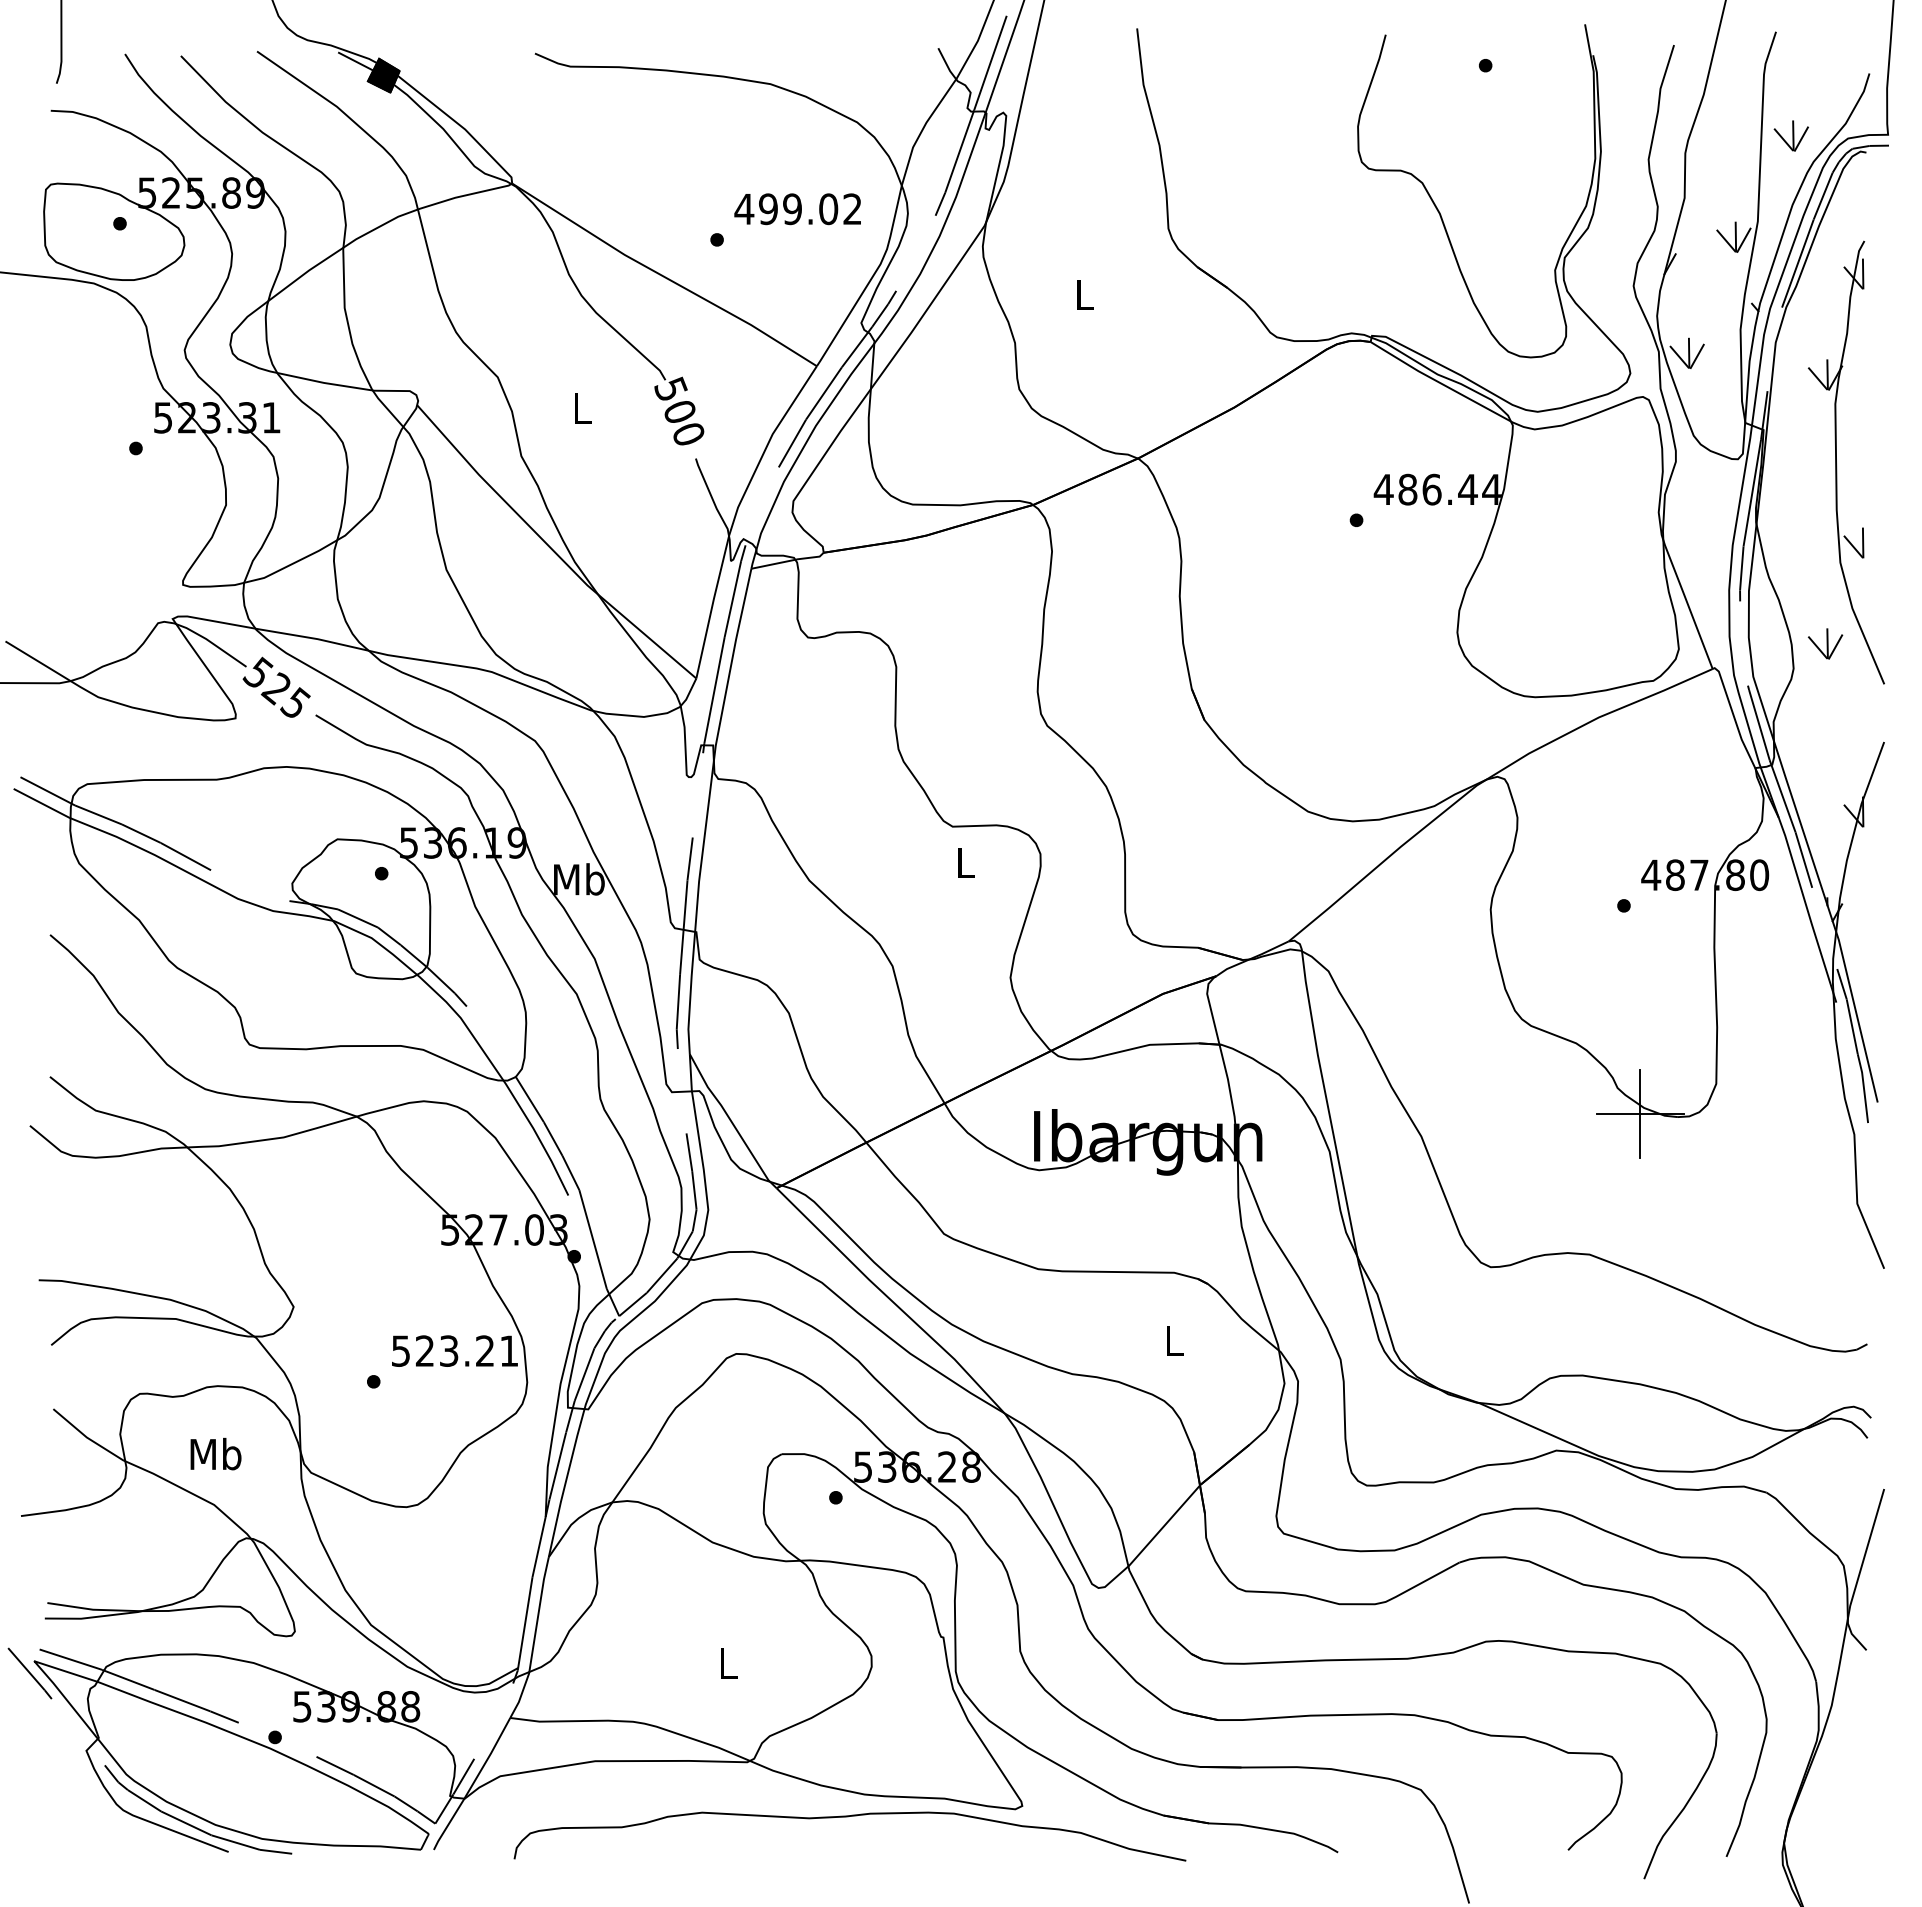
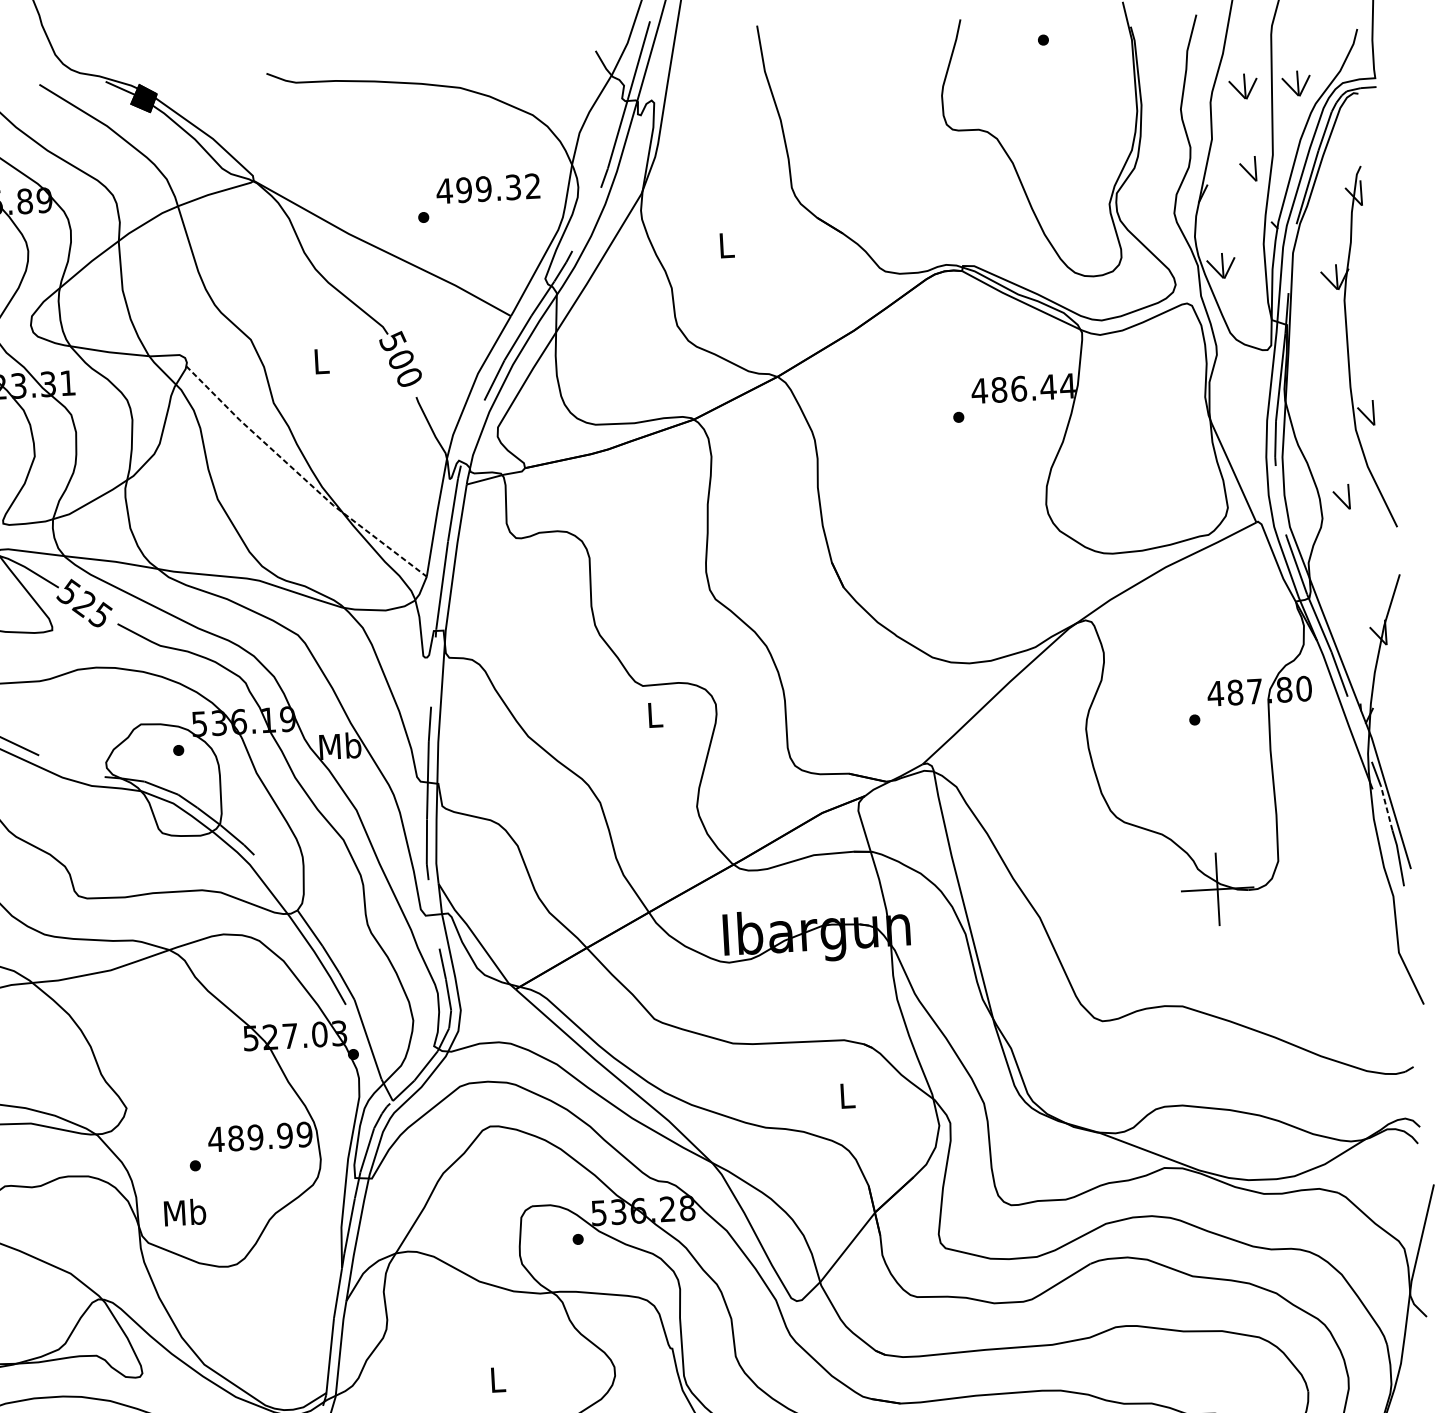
part: (1725, 135) -> (1242, 86), added
text: (828, 209) -> (513, 187), 499.02 -> 499.32
line: (1743, 239) -> (1261, 170), removed
line: (550, 547) -> (301, 476), solid -> dashed
line: (1835, 646) -> (1355, 498), removed
line: (1852, 1026) -> (1386, 808), solid -> dashed
text: (454, 1350) -> (259, 1136), 523.21 -> 489.99
text: (215, 1453) -> (184, 1212), moved

